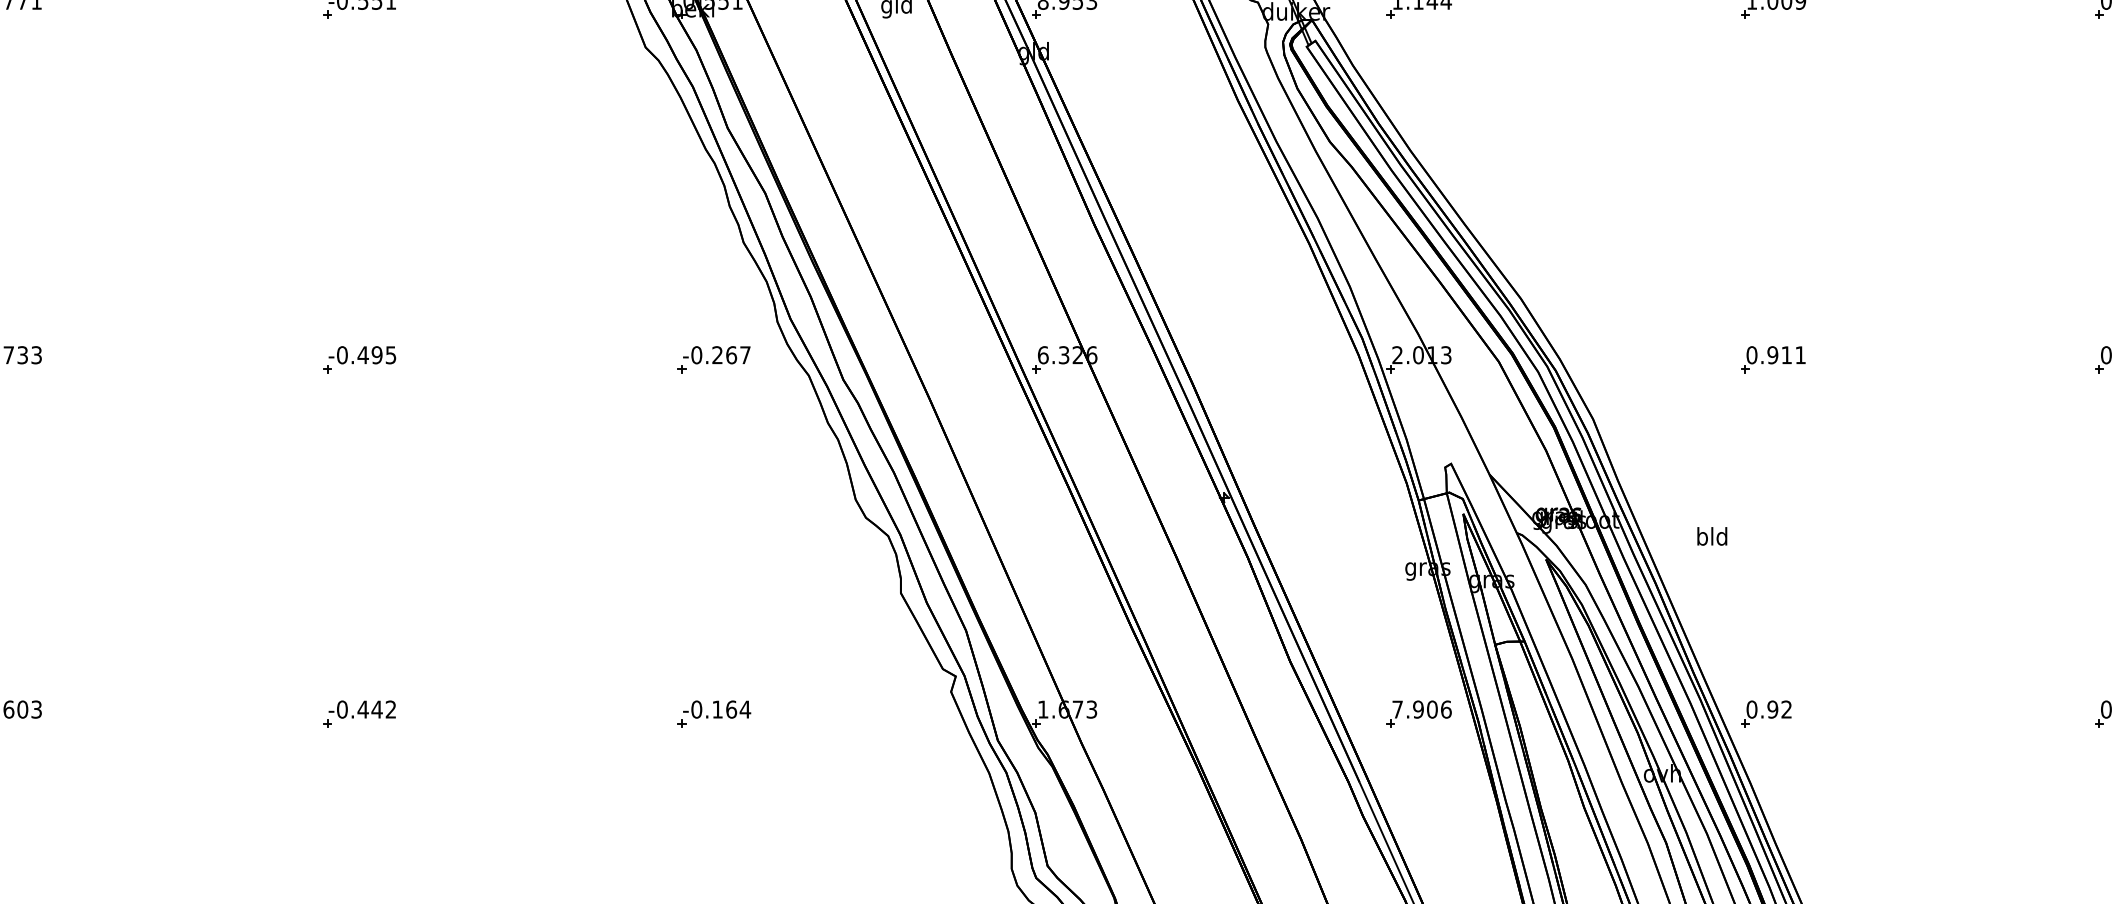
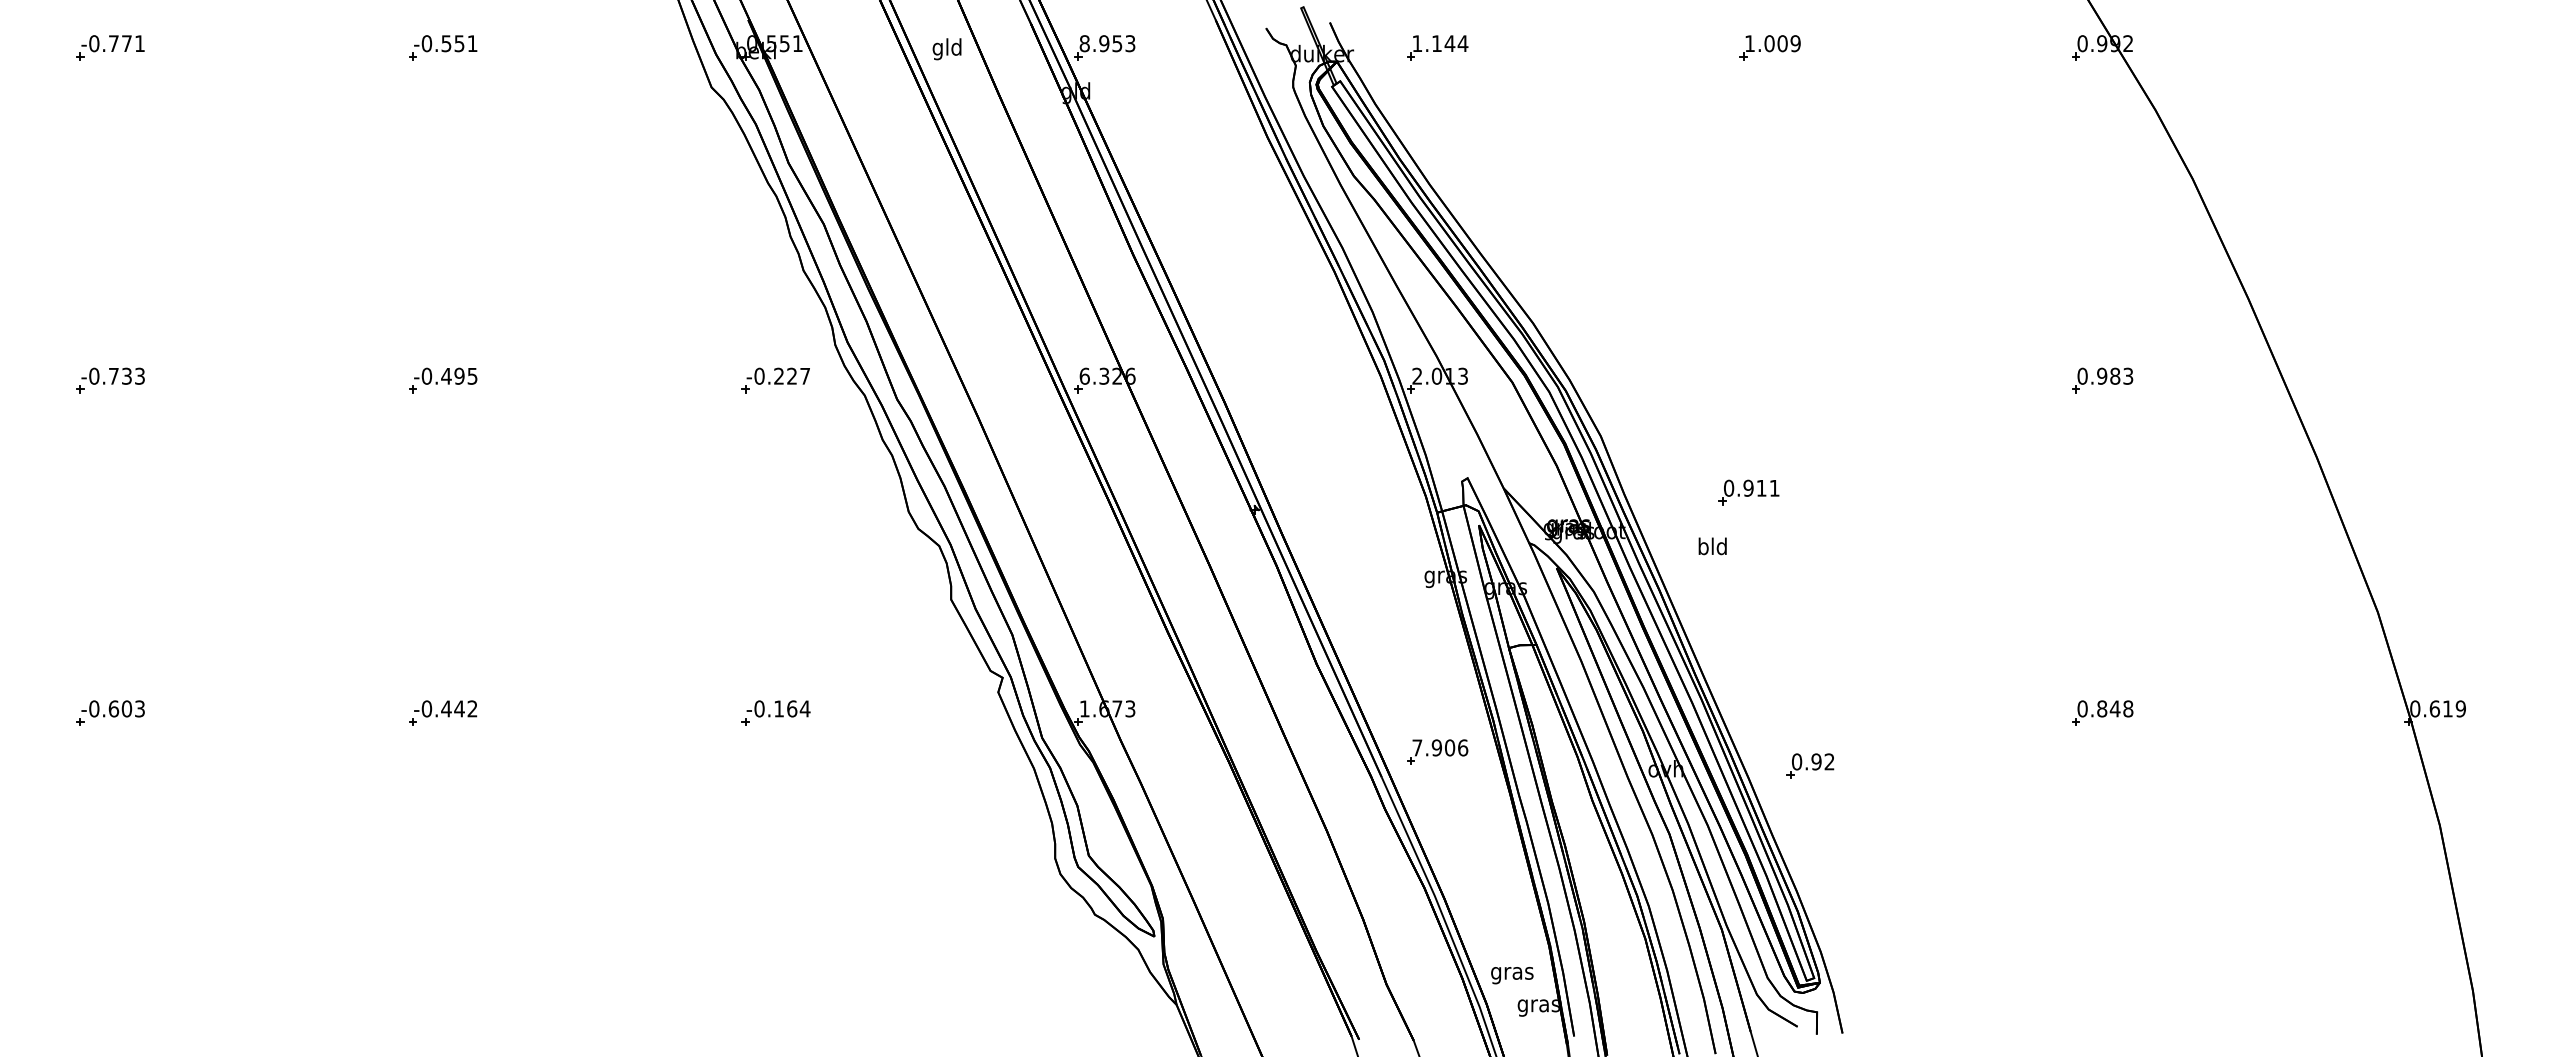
text: (731, 354) -> (792, 375), -0.267 -> -0.227
part: (1772, 359) -> (1748, 492), moved
part: (1419, 713) -> (1437, 751), moved
part: (1766, 713) -> (1810, 765), moved

